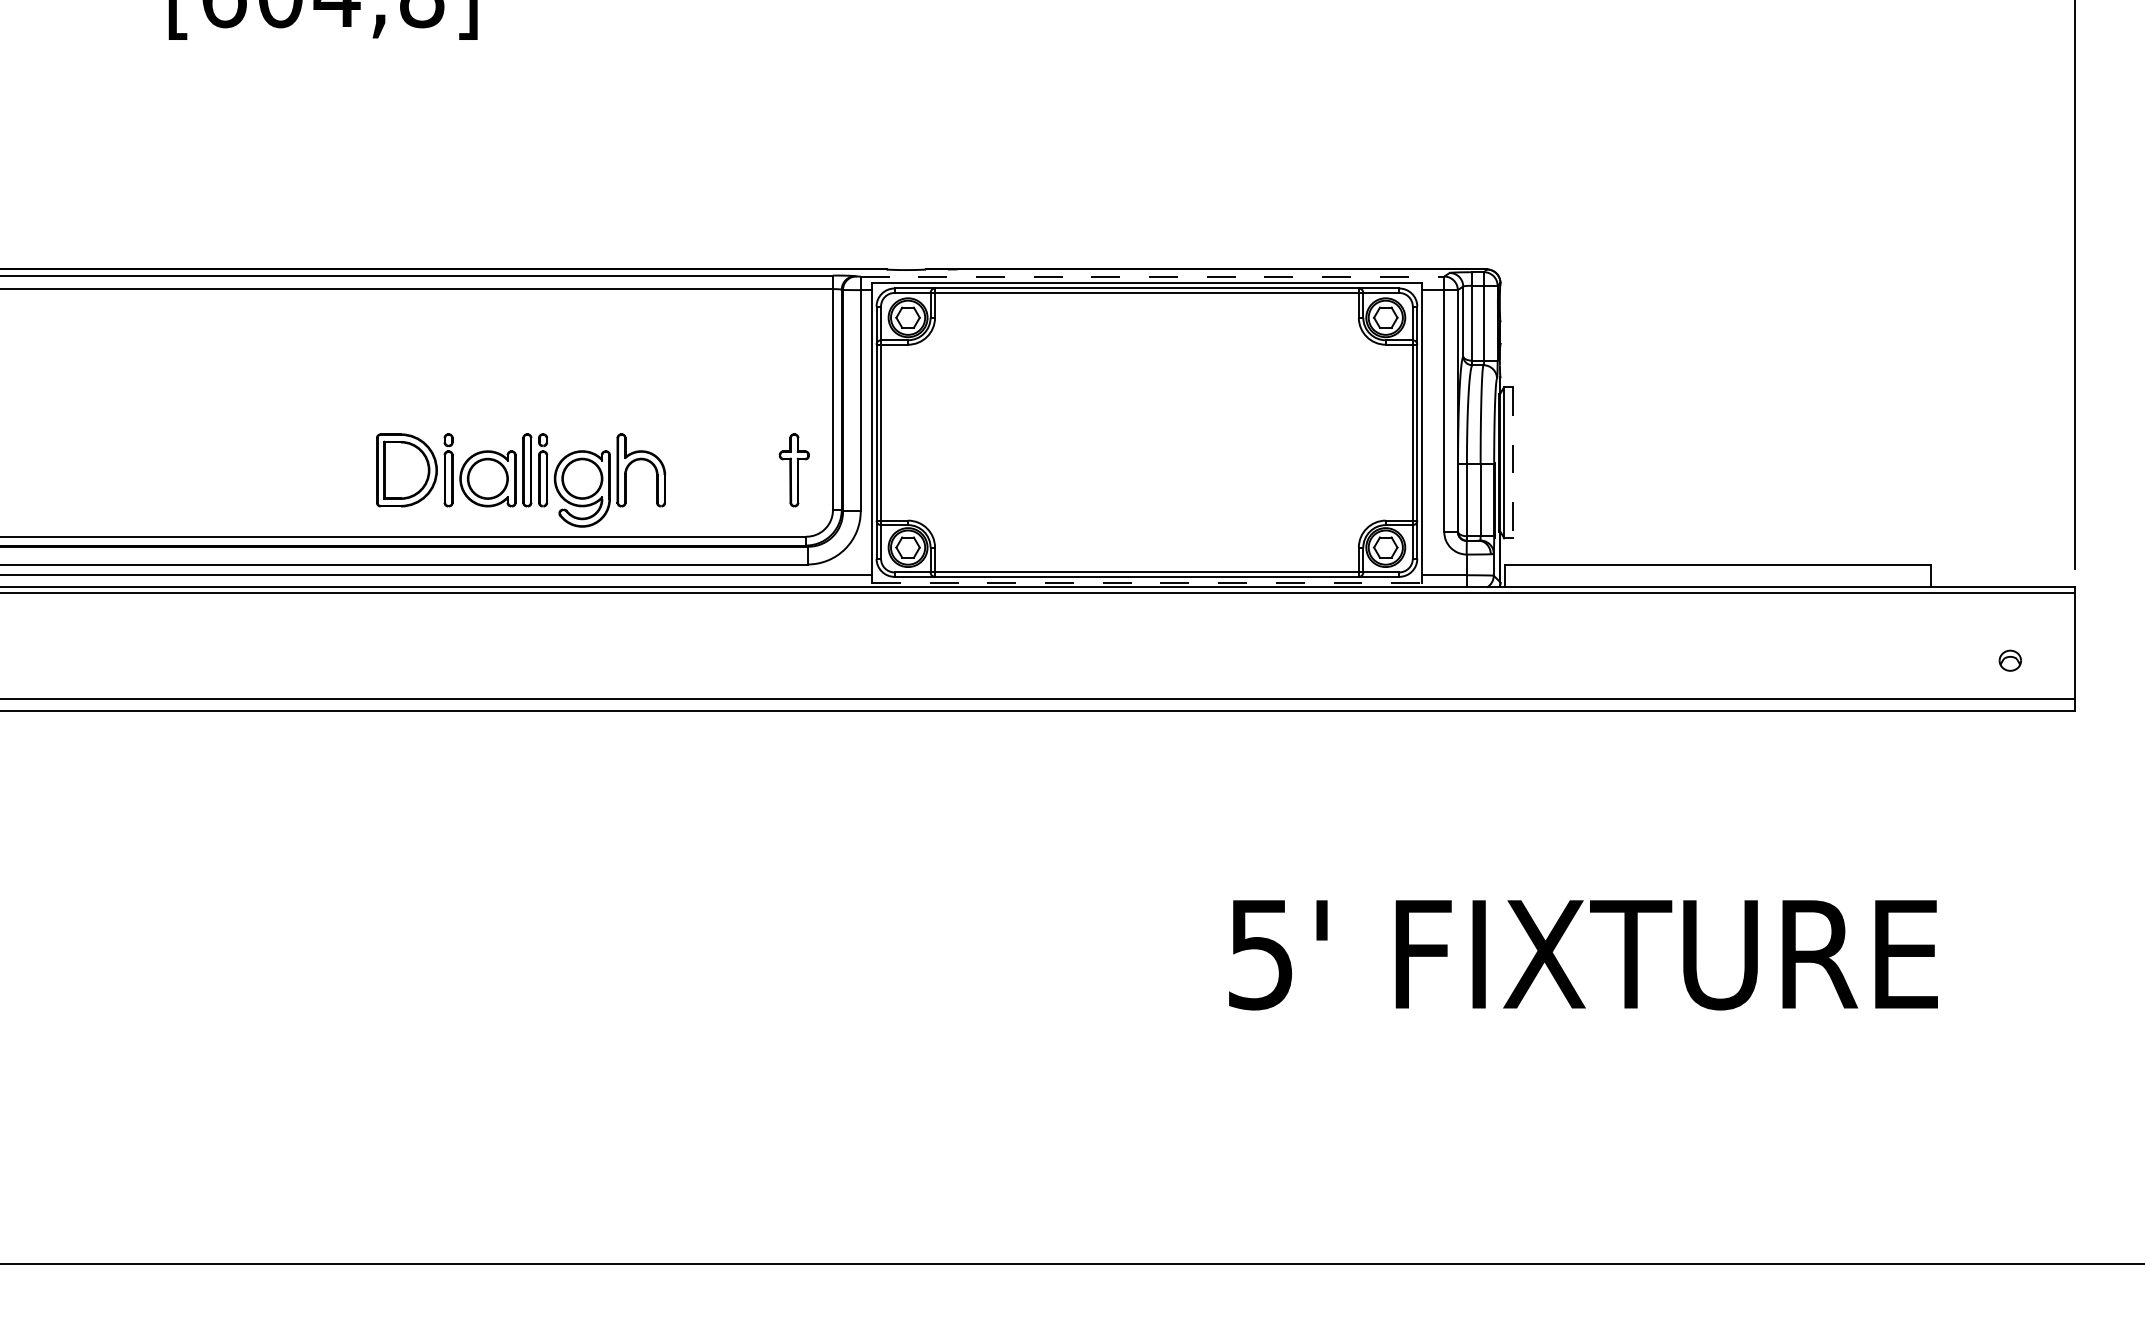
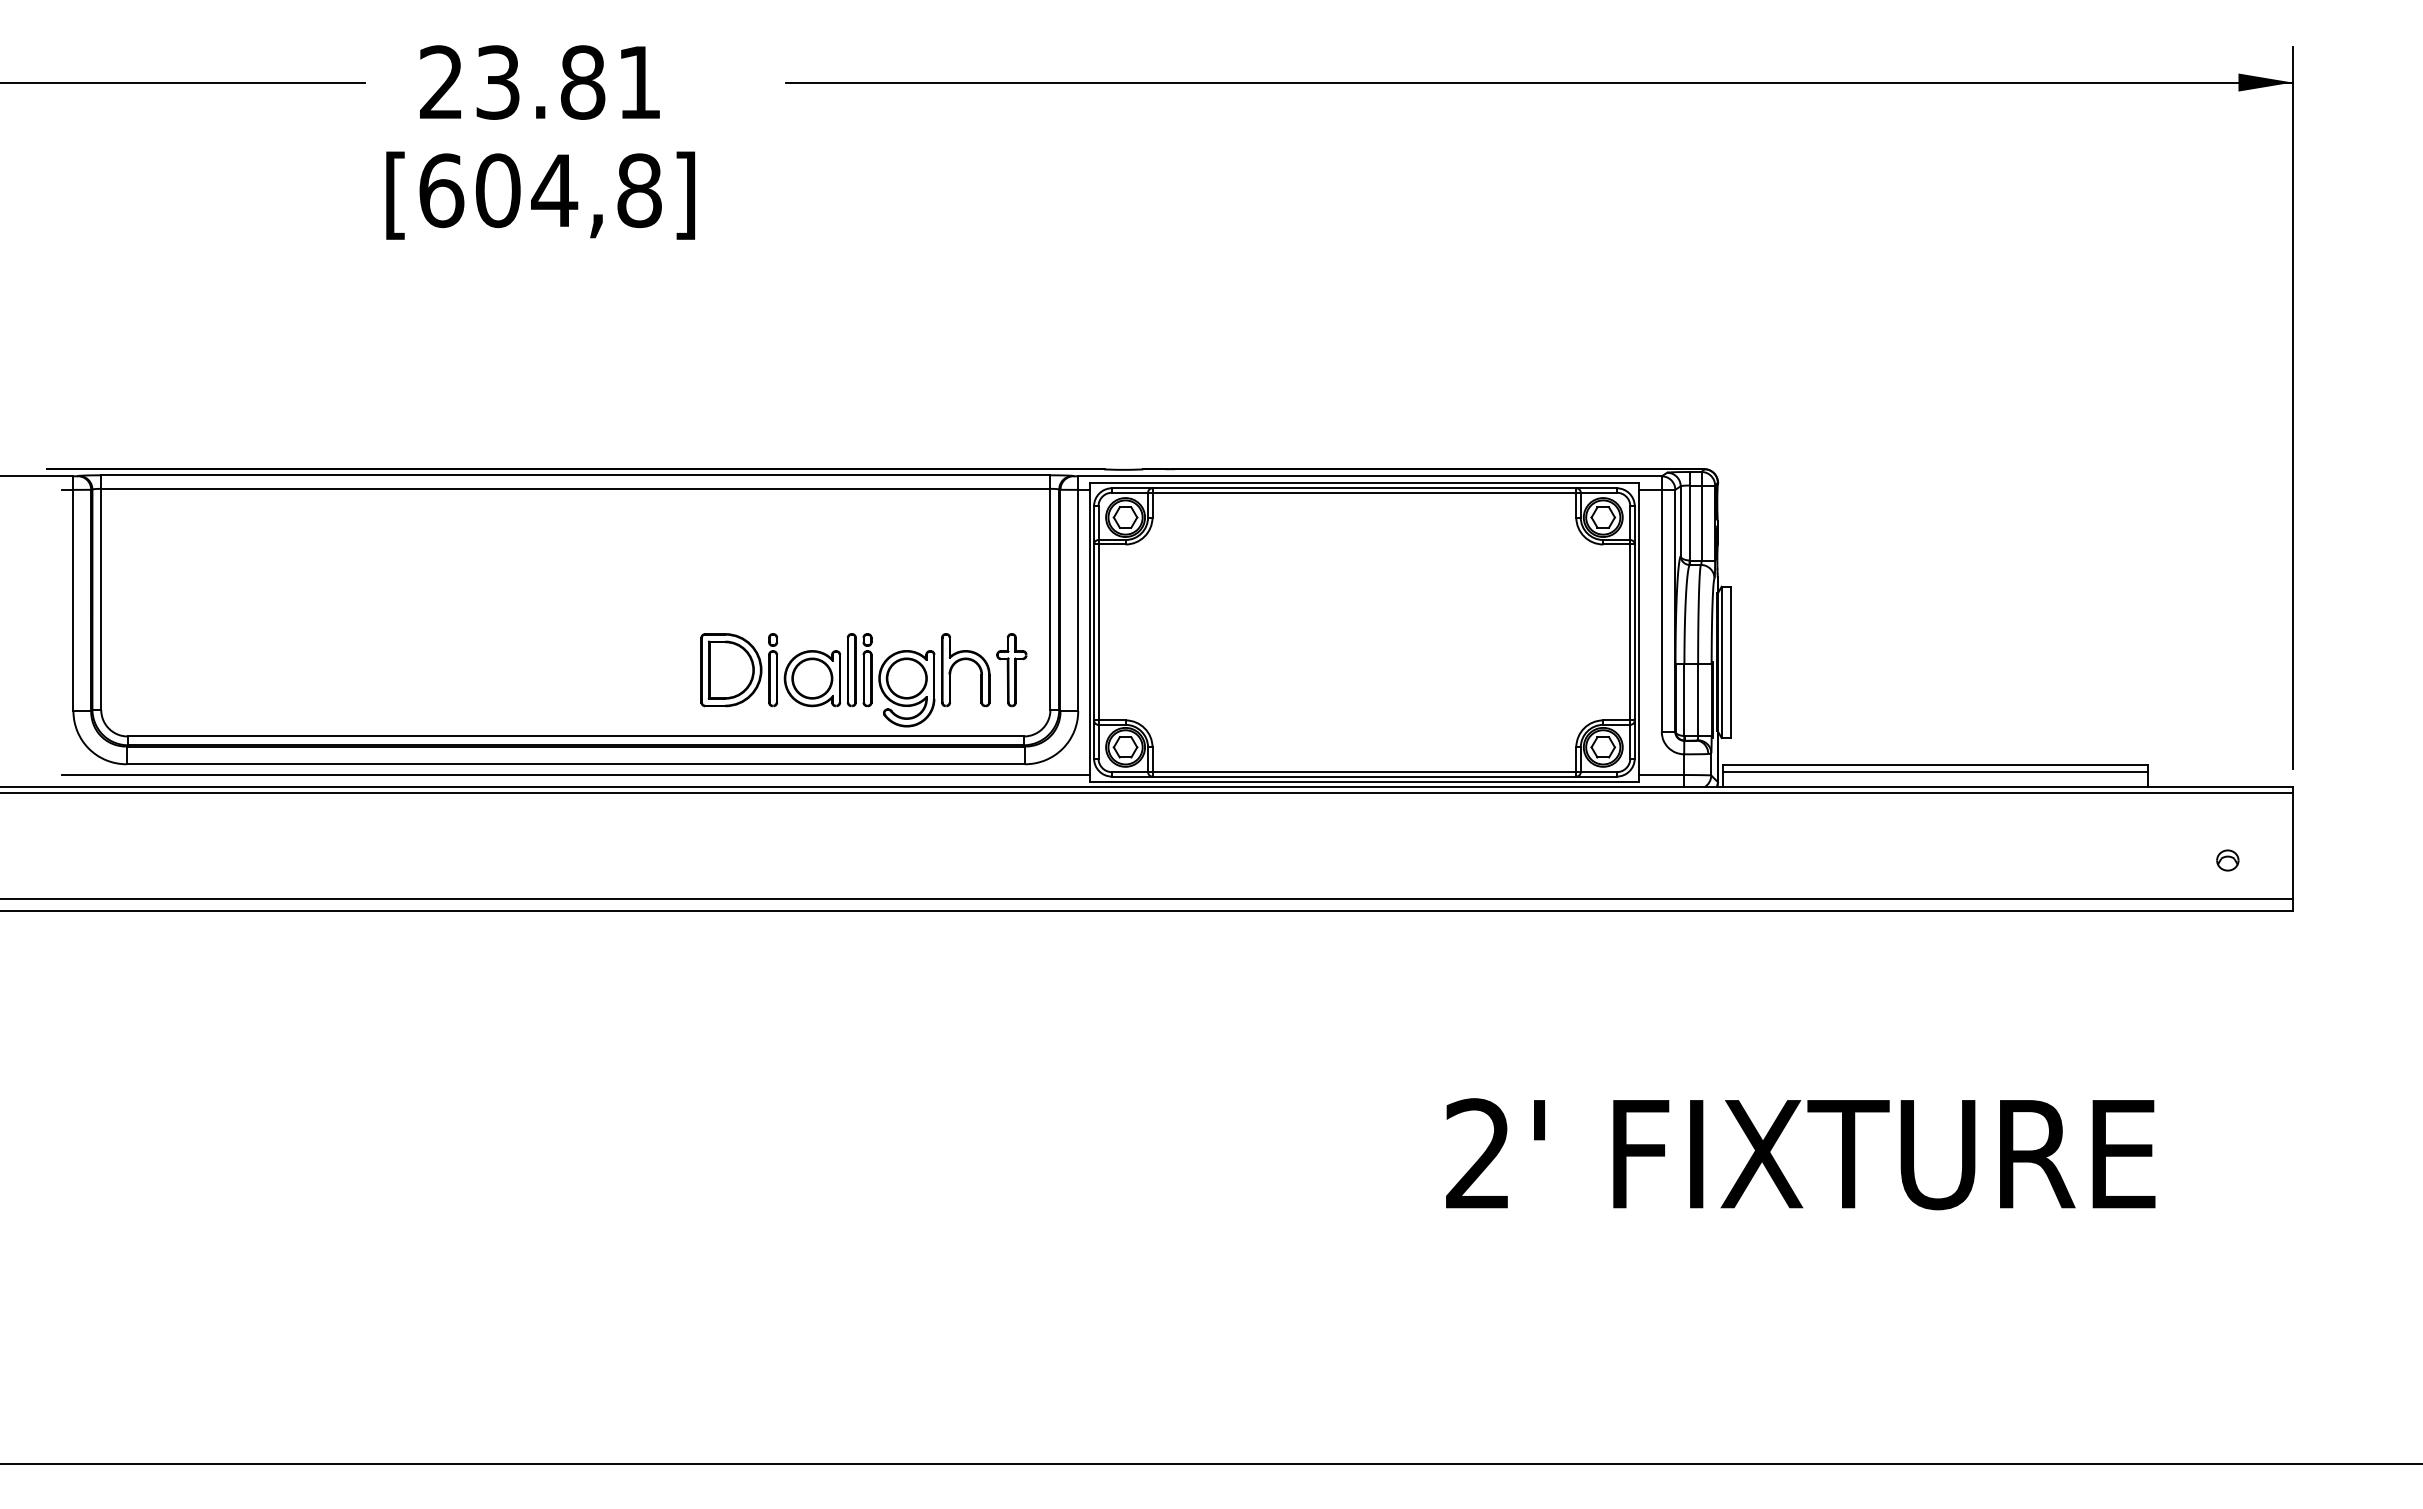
line: (1153, 276) -> (1370, 476), dashed -> solid
line: (1513, 462) -> (1730, 662), dashed -> solid
part: (521, 480) -> (845, 680), moved
line: (1718, 572) -> (1935, 772), added
line: (1147, 582) -> (1364, 782), dashed -> solid
text: (1260, 954) -> (1477, 1154), 5' -> 2'

